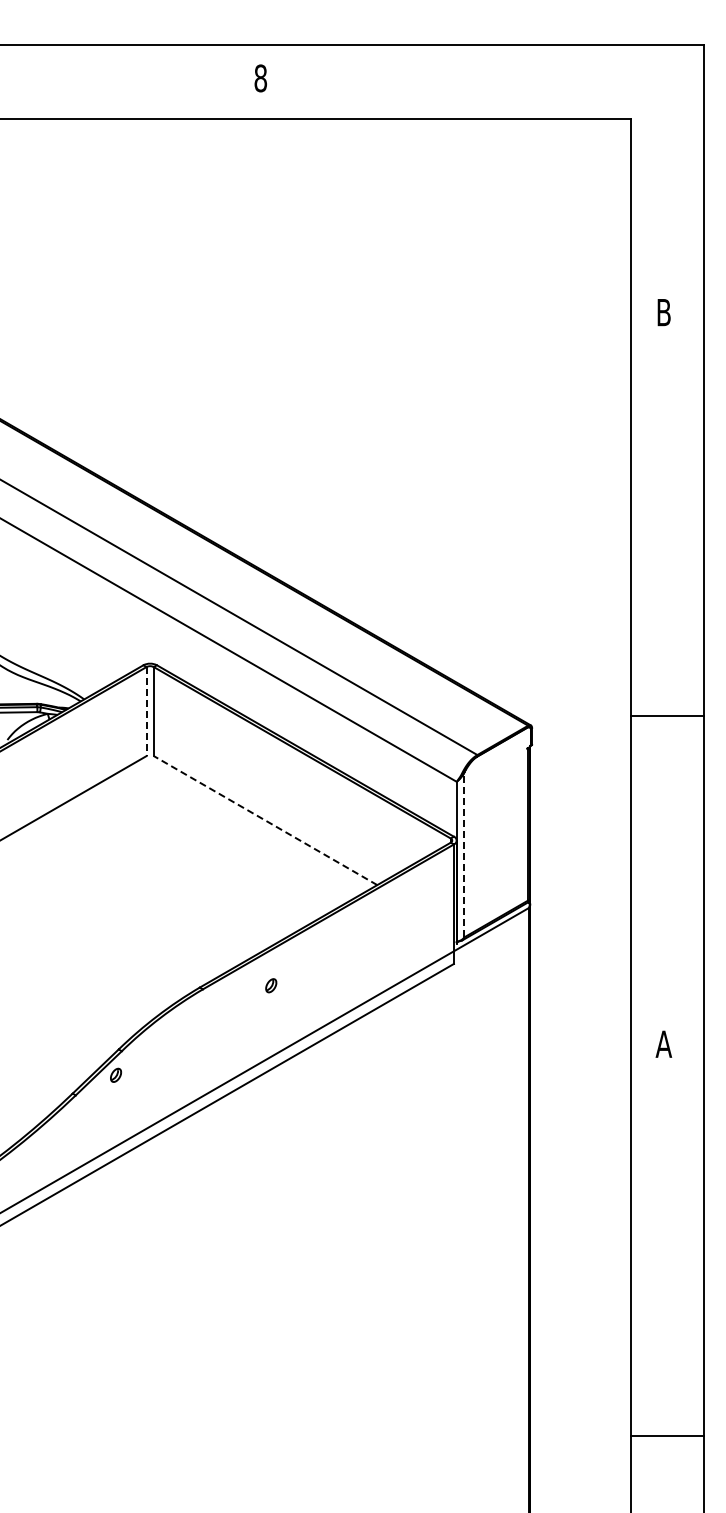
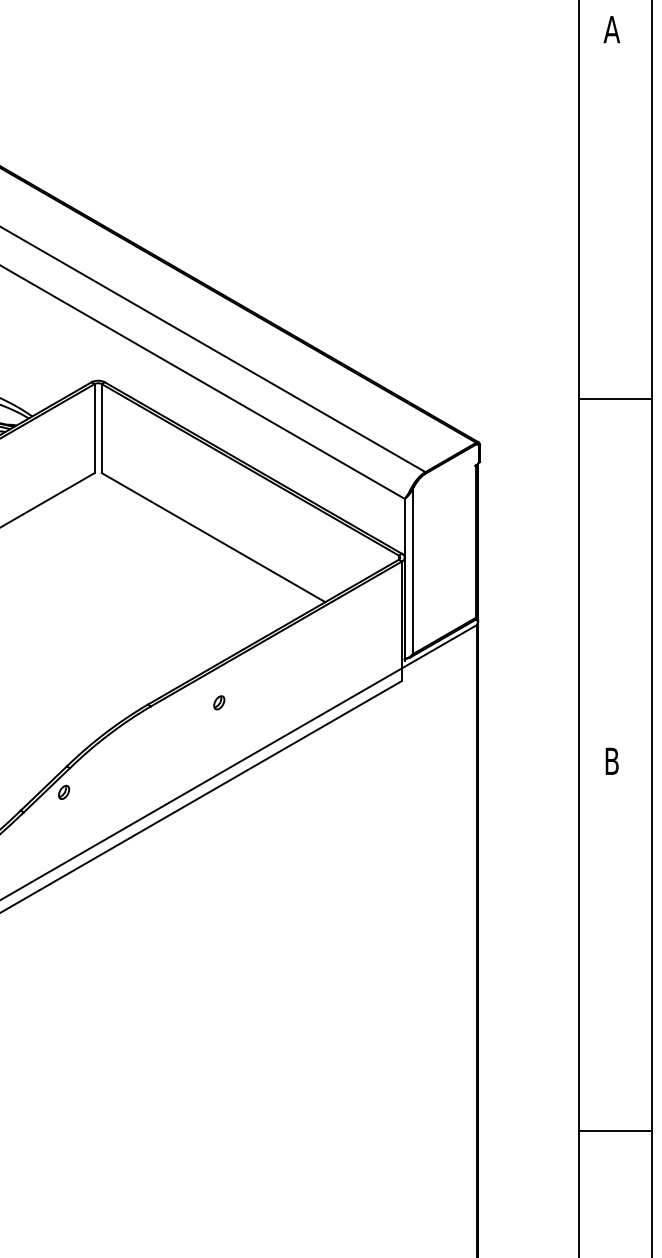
text: (663, 312) -> (611, 29), B -> A
line: (146, 711) -> (94, 428), dashed -> solid
line: (667, 715) -> (615, 398), moved
line: (265, 820) -> (213, 537), dashed -> solid
line: (464, 854) -> (412, 571), dashed -> solid
text: (663, 1043) -> (611, 760), A -> B
line: (667, 1435) -> (615, 1130), moved

